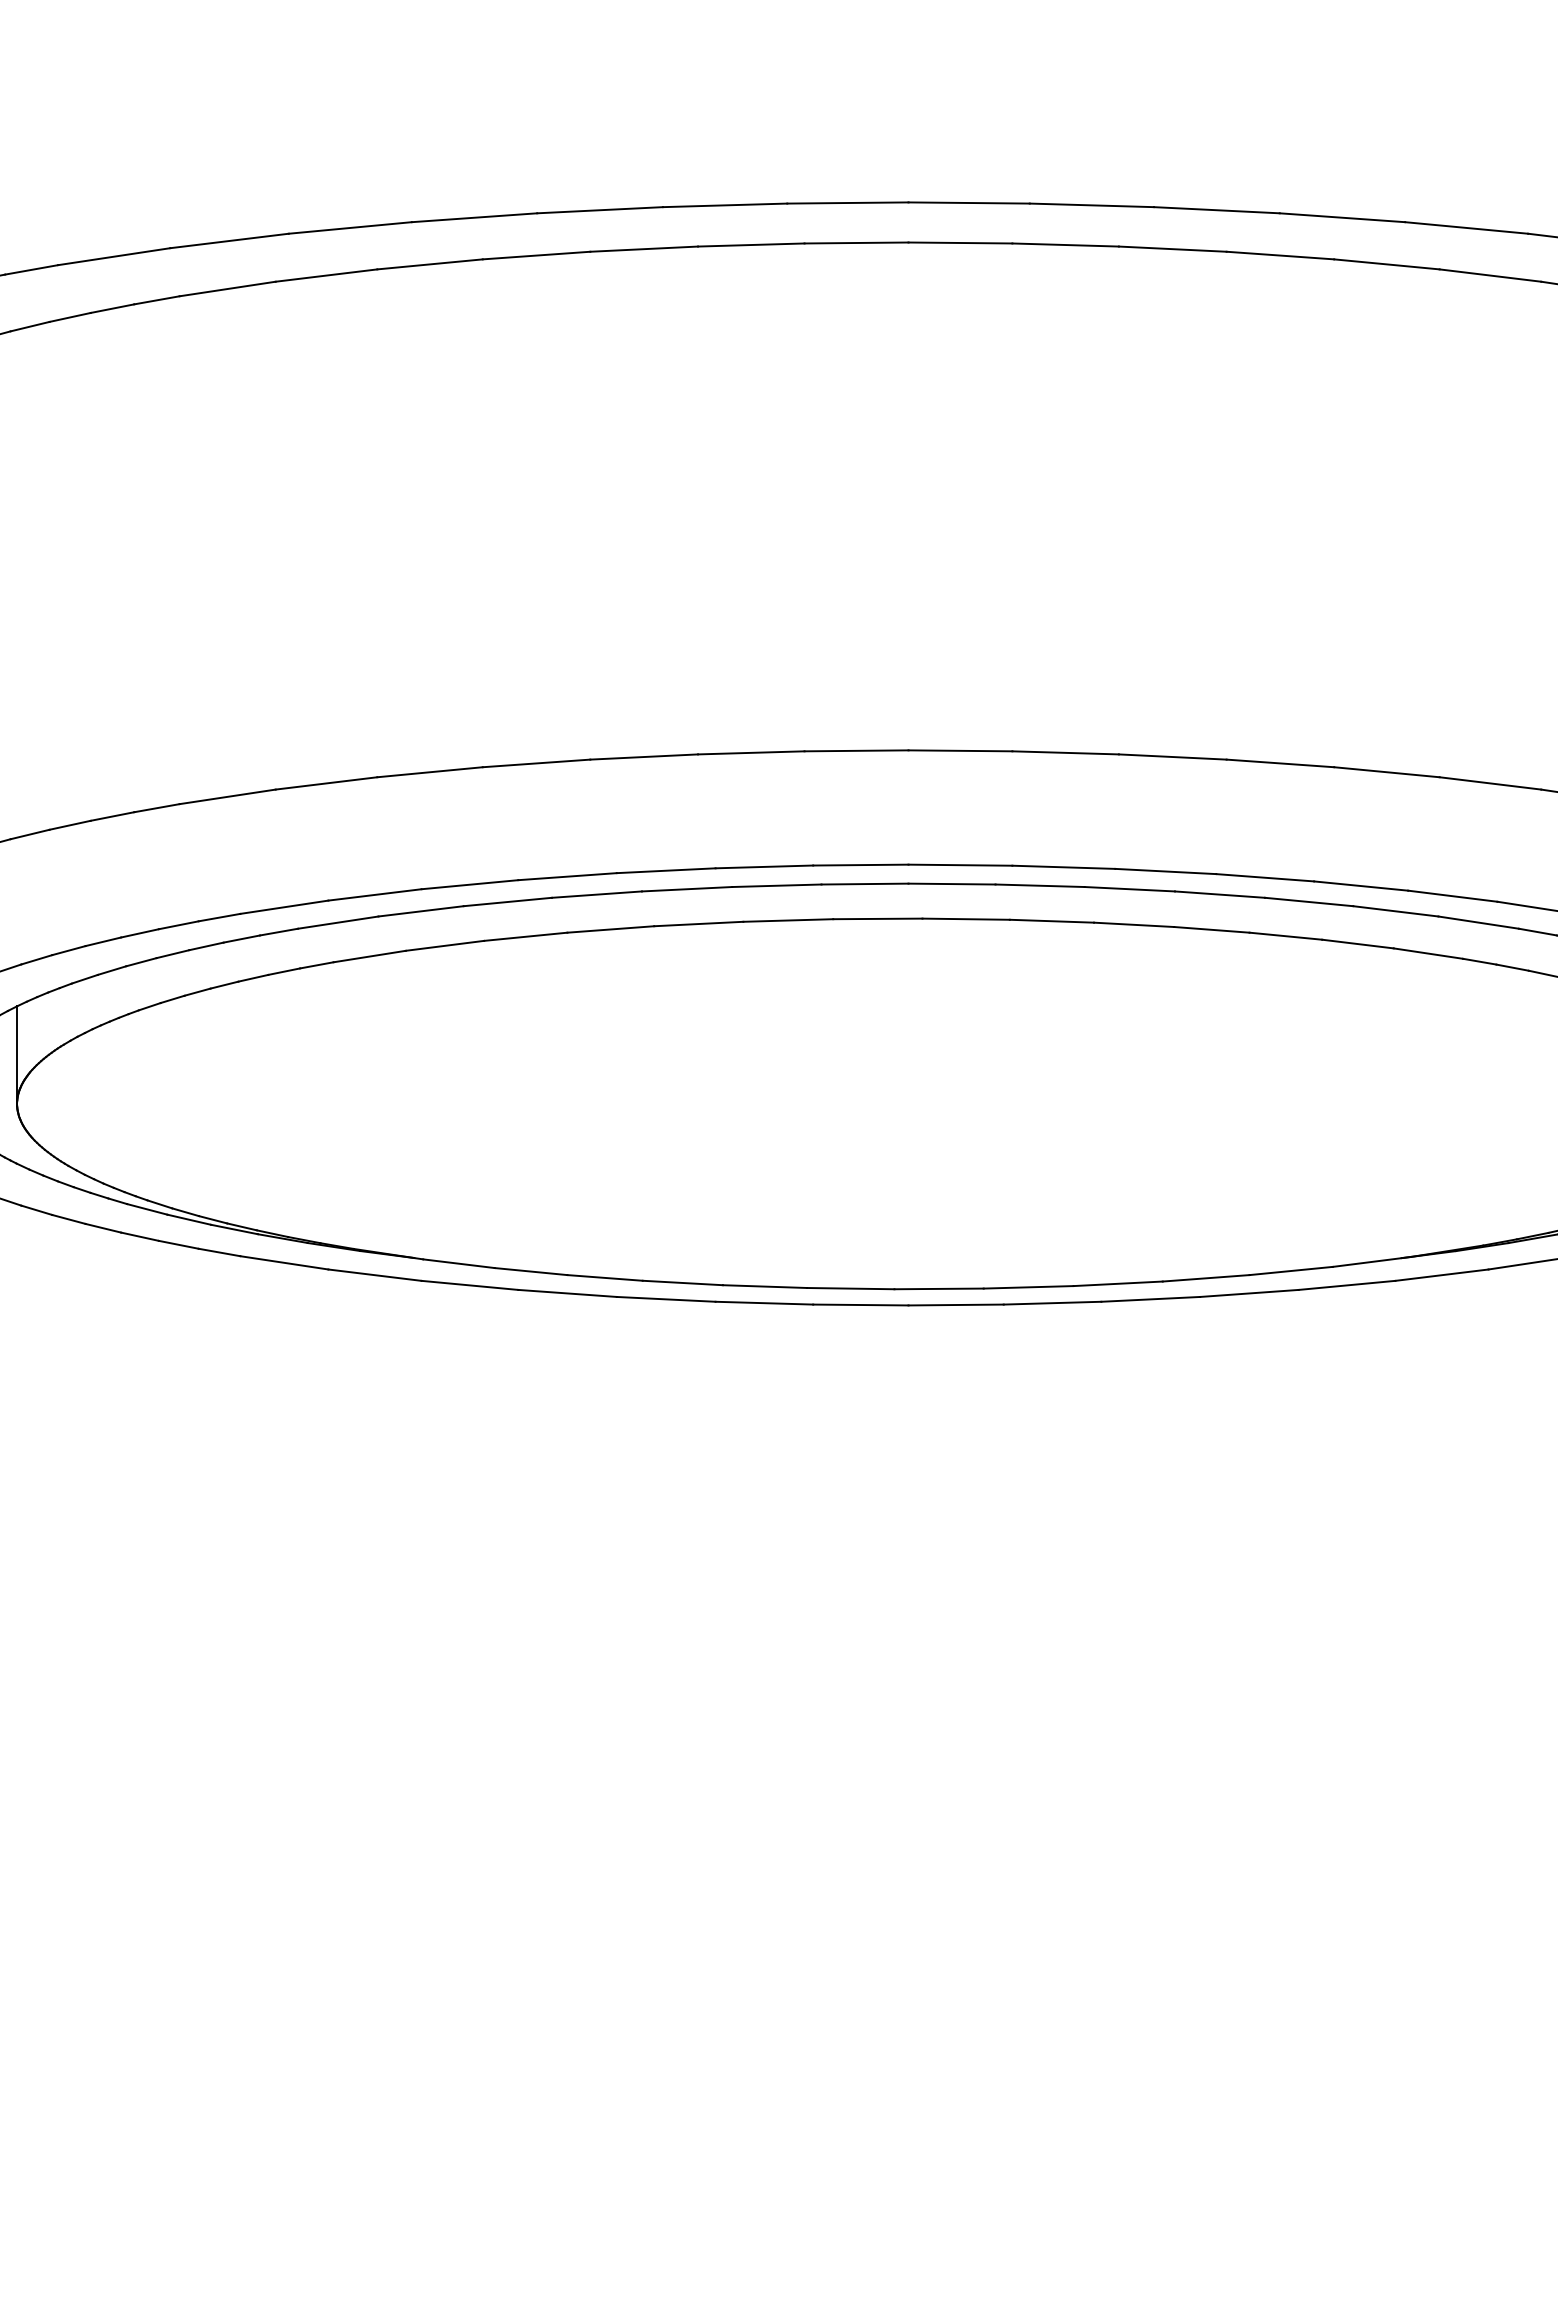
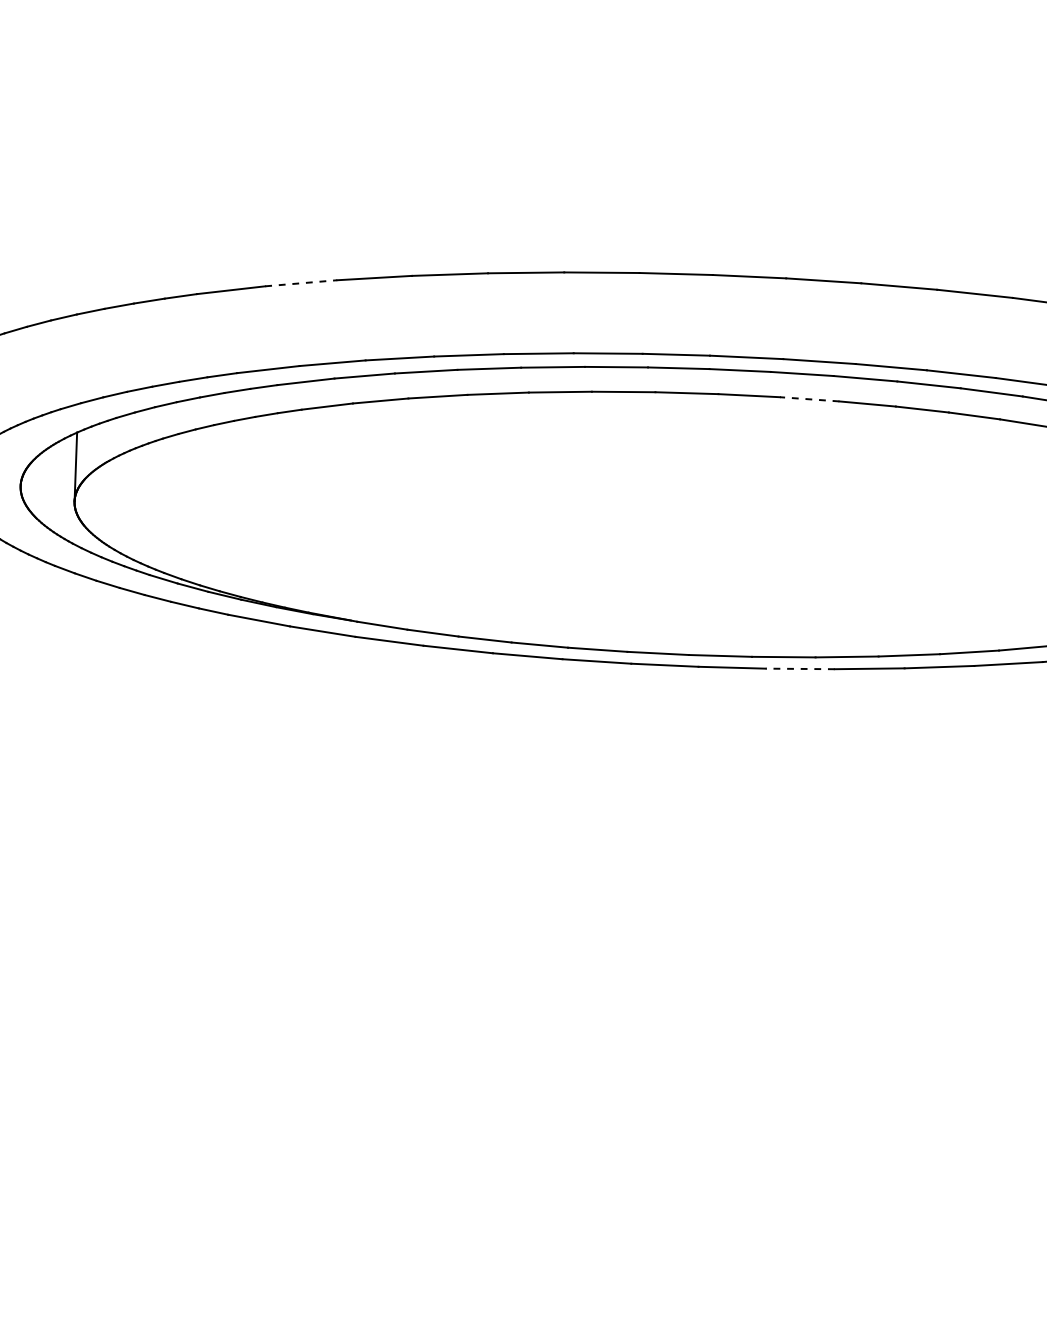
line: (327, 783) -> (301, 283), solid -> dashed
line: (1051, 921) -> (809, 399), solid -> dashed
line: (1052, 1303) -> (800, 669), solid -> dashed

